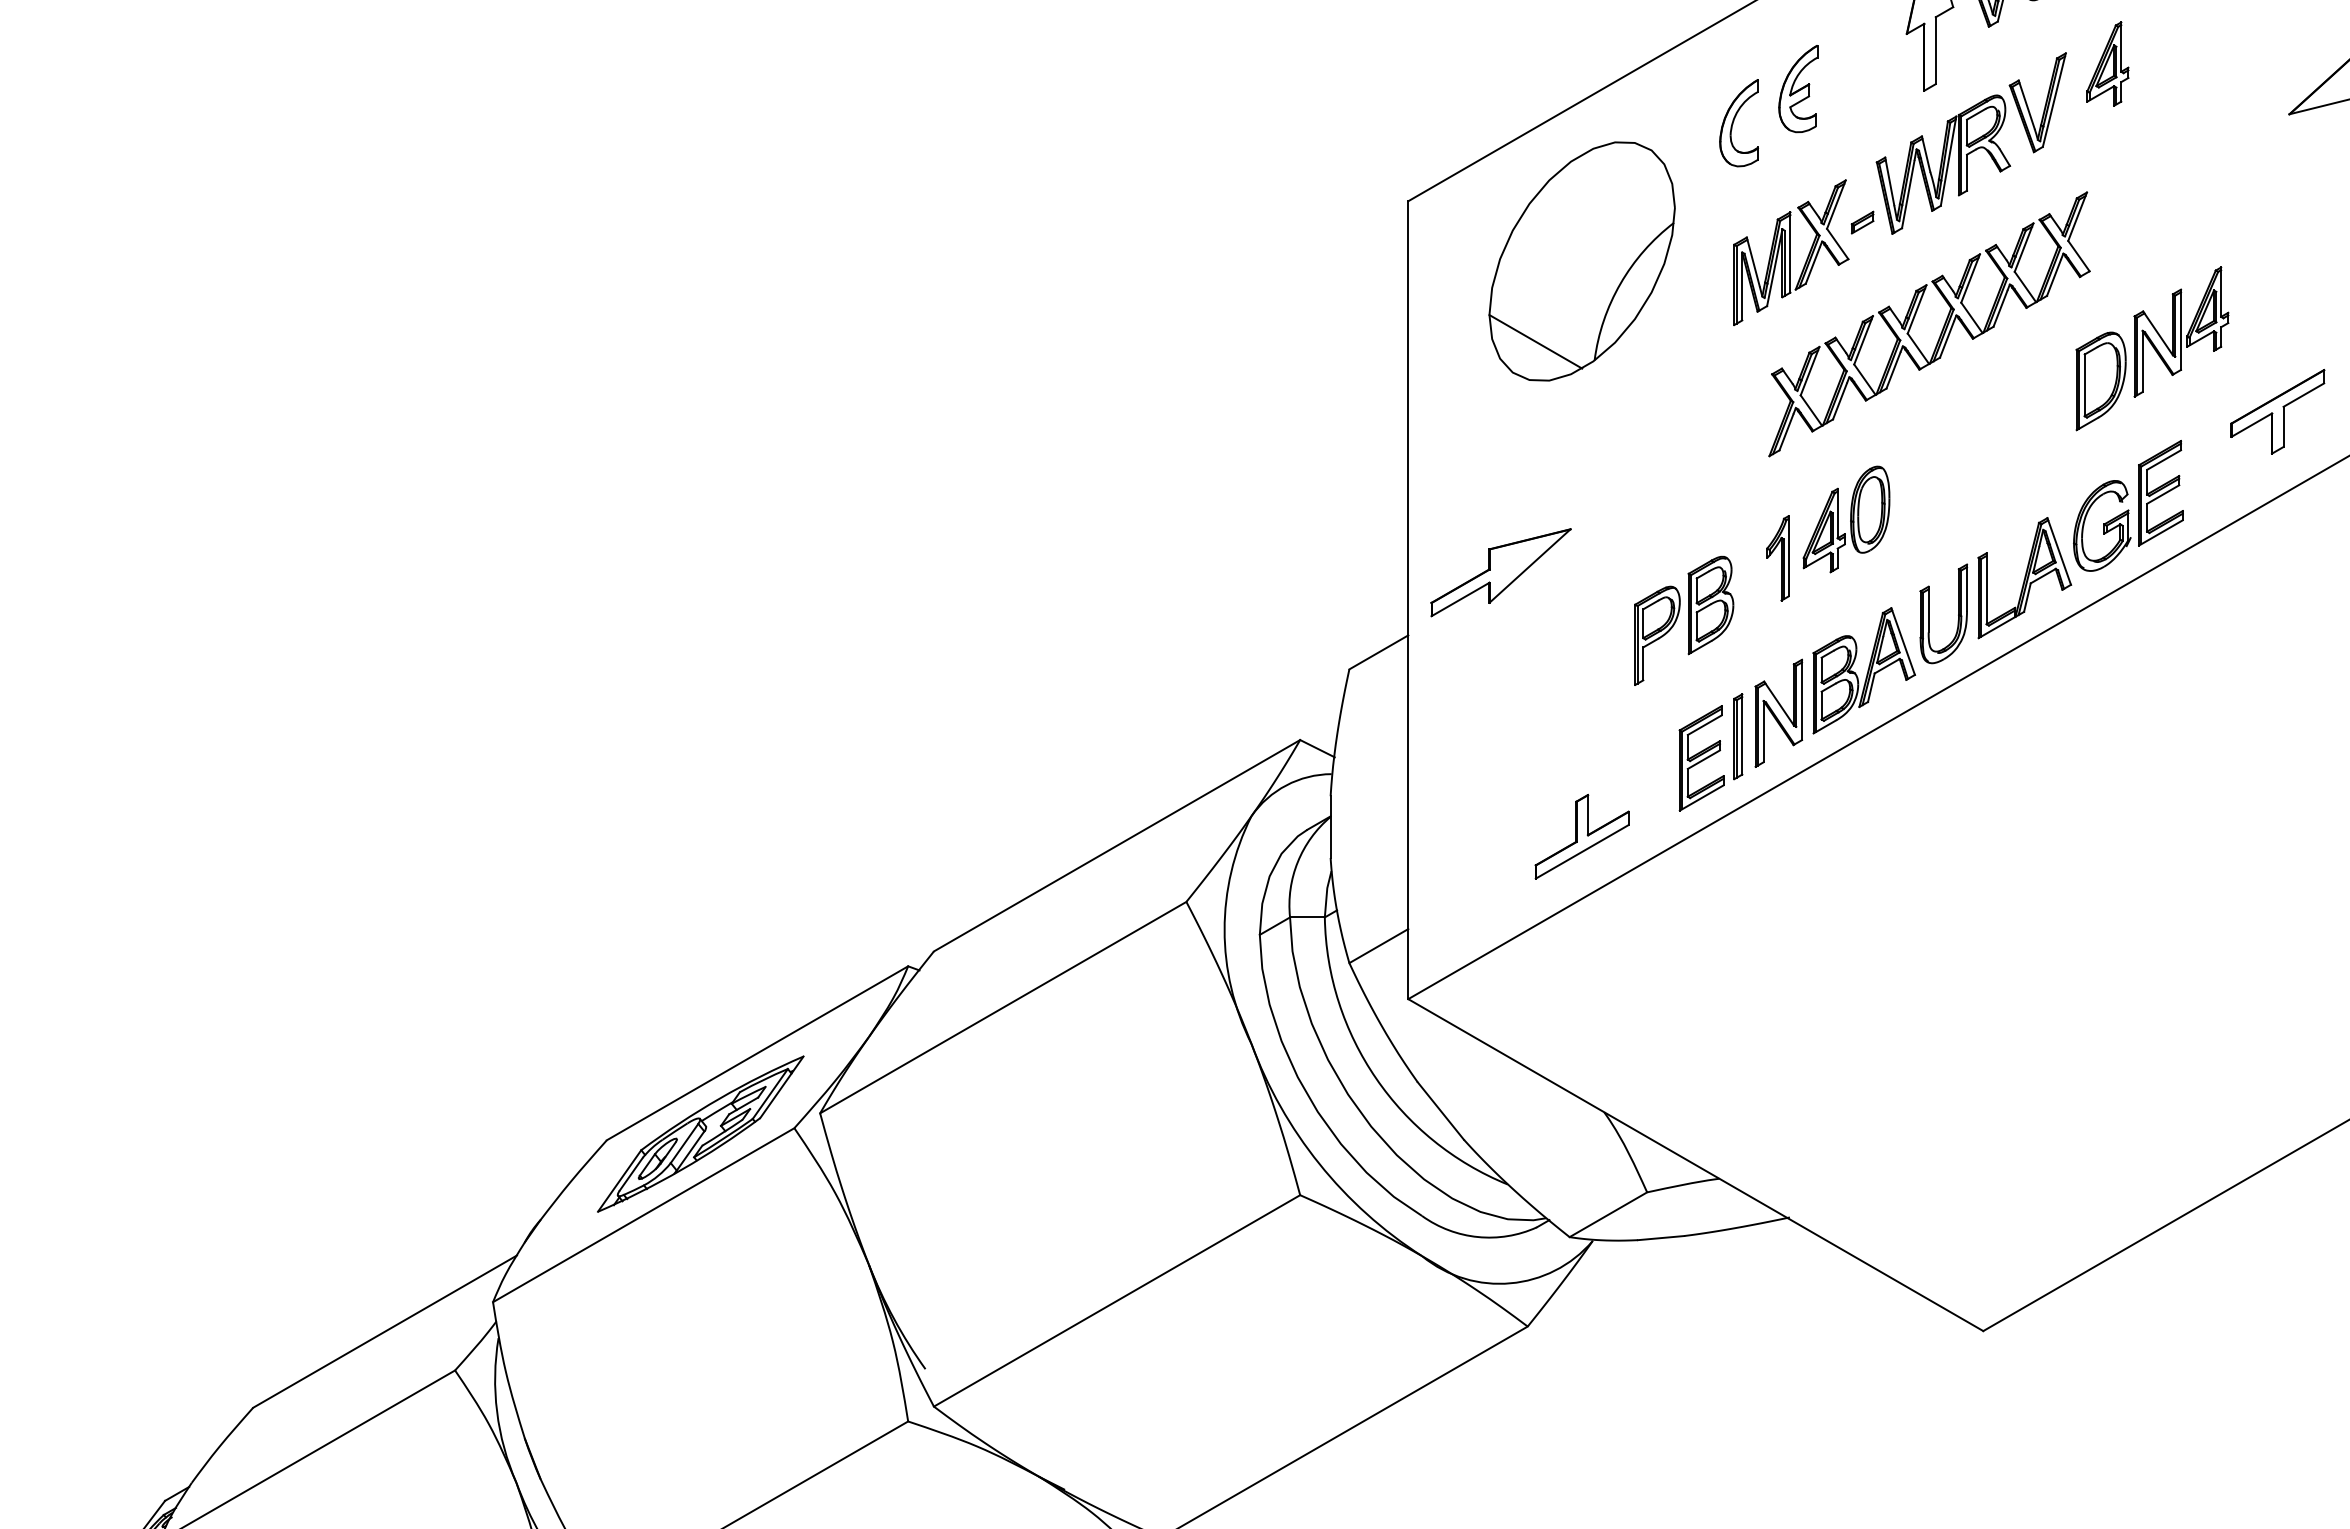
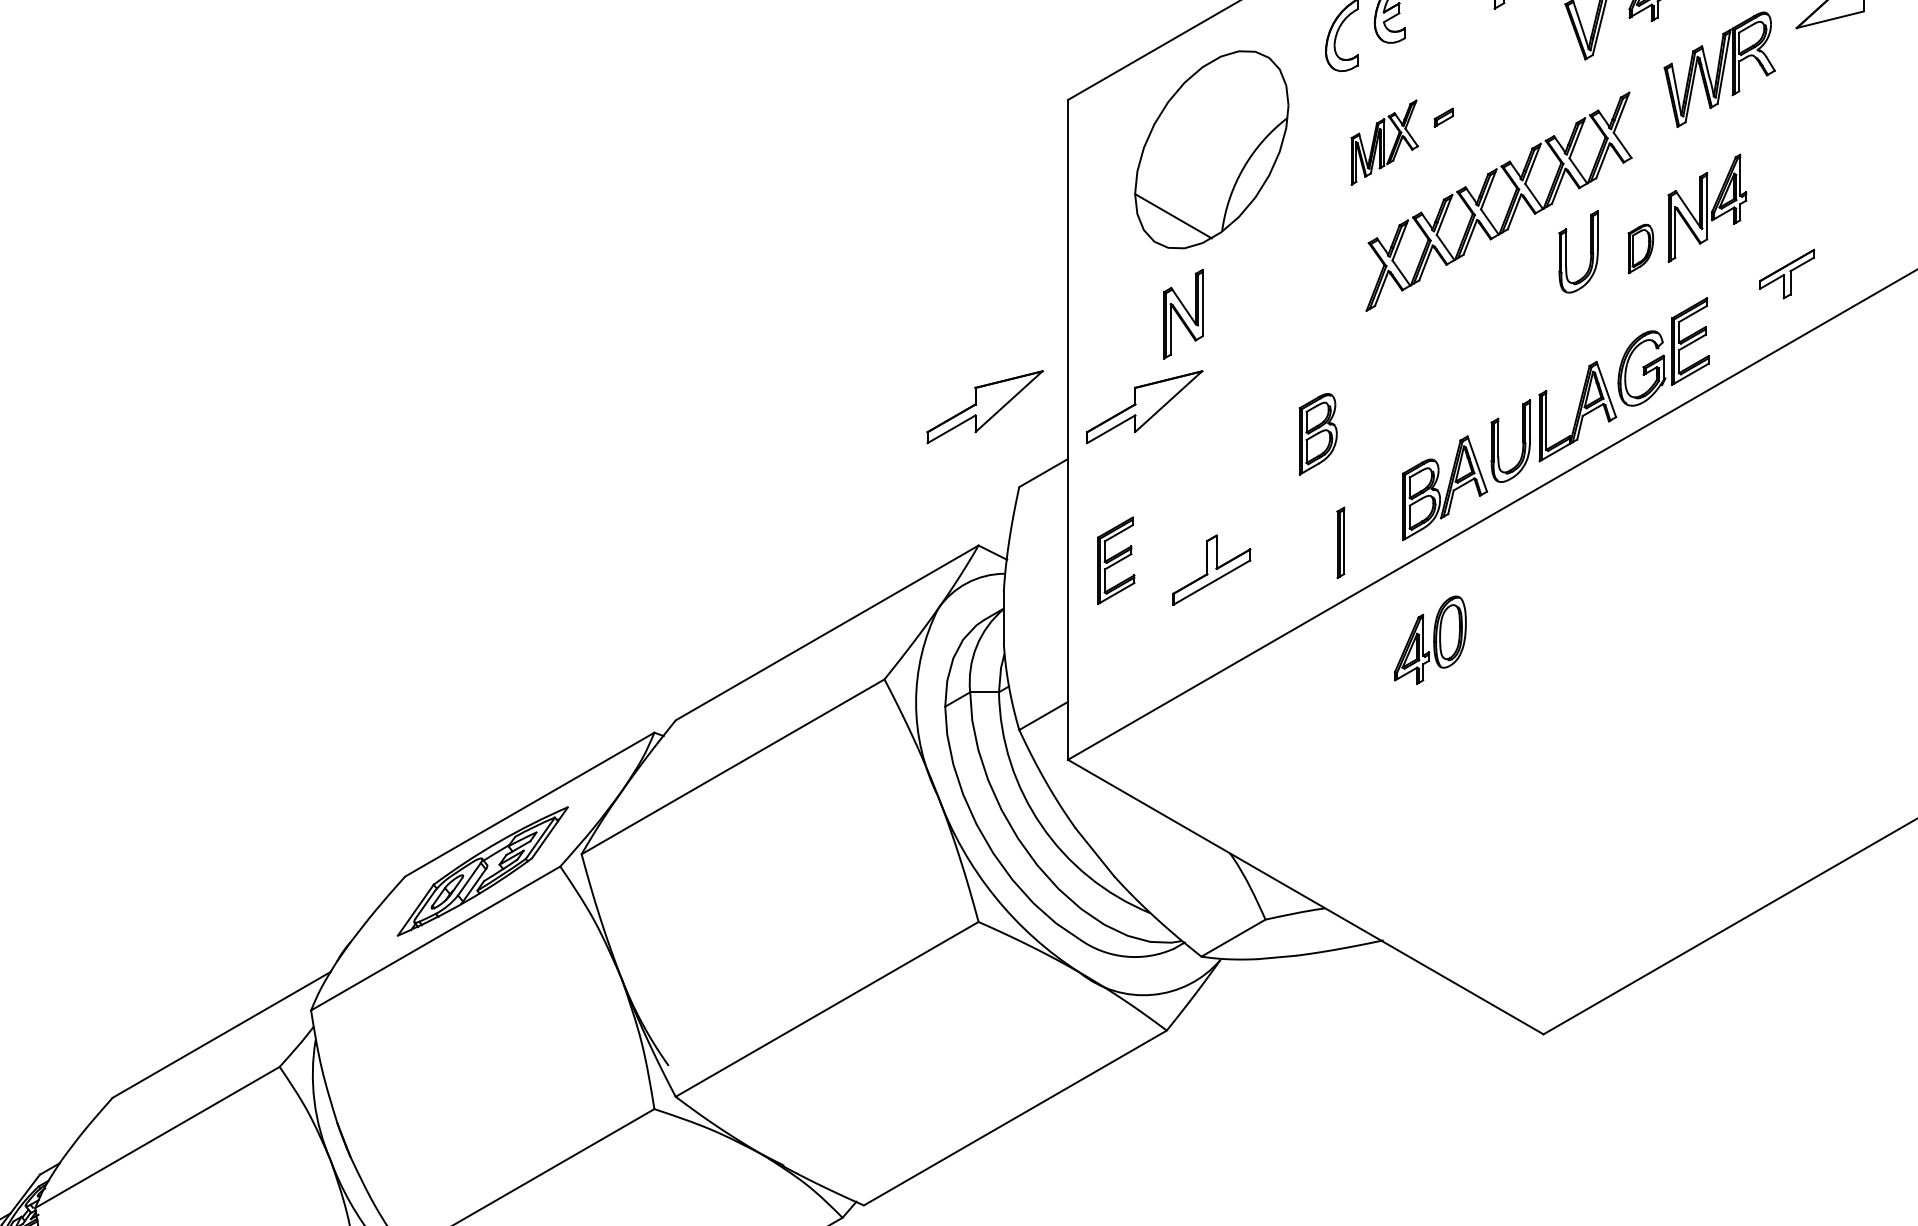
part: (1943, 164) -> (1719, 69), moved
part: (1791, 252) -> (1384, 142), size x0.7
part: (2100, 381) -> (1640, 249), size x0.6
part: (2011, 384) -> (1566, 251), added
part: (2277, 411) -> (1786, 273), size x0.7
part: (1846, 519) -> (1430, 640), moved
part: (1777, 558) -> (1373, 395), removed
part: (1307, 572) -> (984, 407), added
part: (1657, 635) -> (1274, 459), removed
part: (1778, 712) -> (1183, 313), moved
part: (1701, 758) -> (1116, 560), moved
part: (1581, 836) -> (1211, 569), moved

